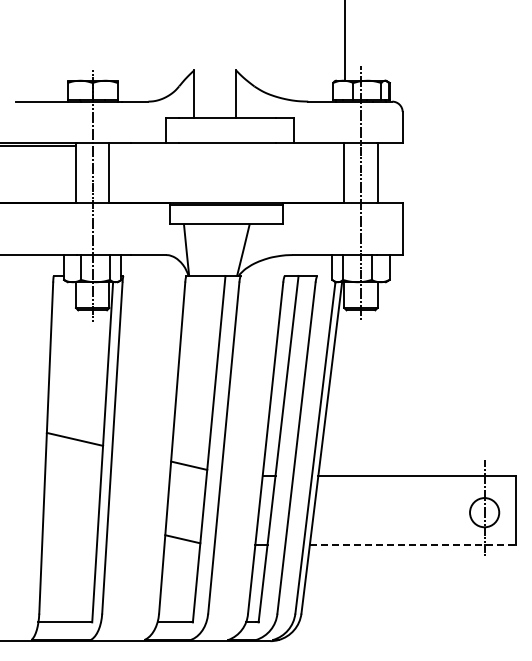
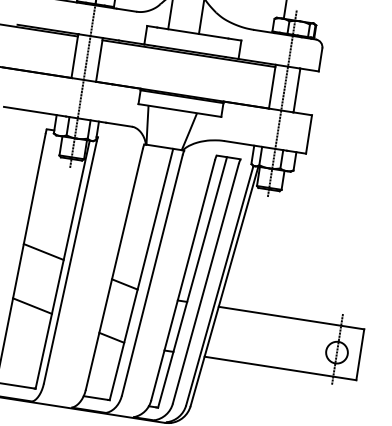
line: (226, 146) -> (188, 53), added
line: (70, 513) -> (32, 306), added
line: (413, 545) -> (280, 368), dashed -> solid

